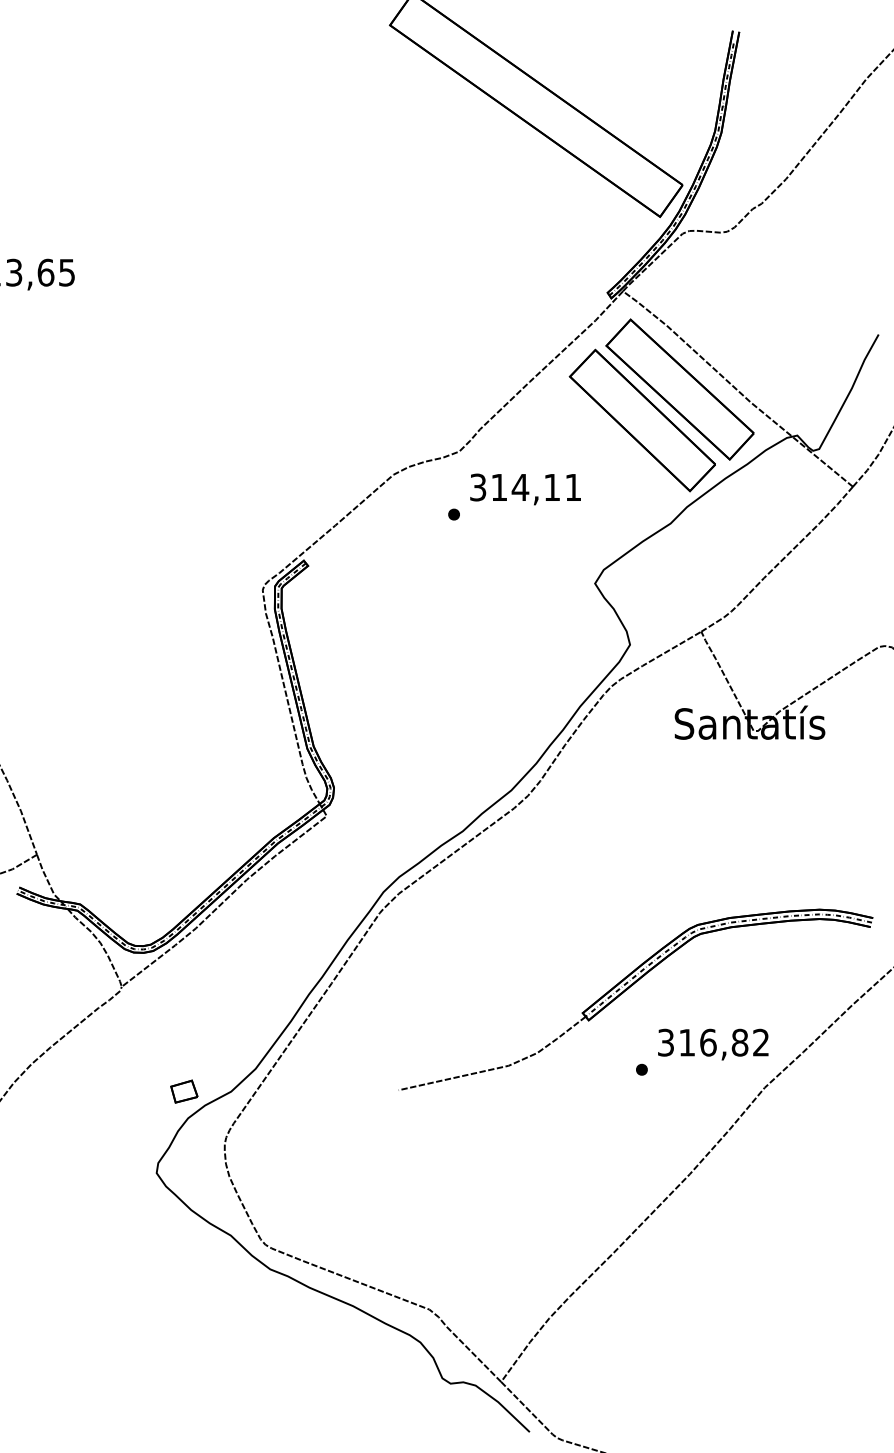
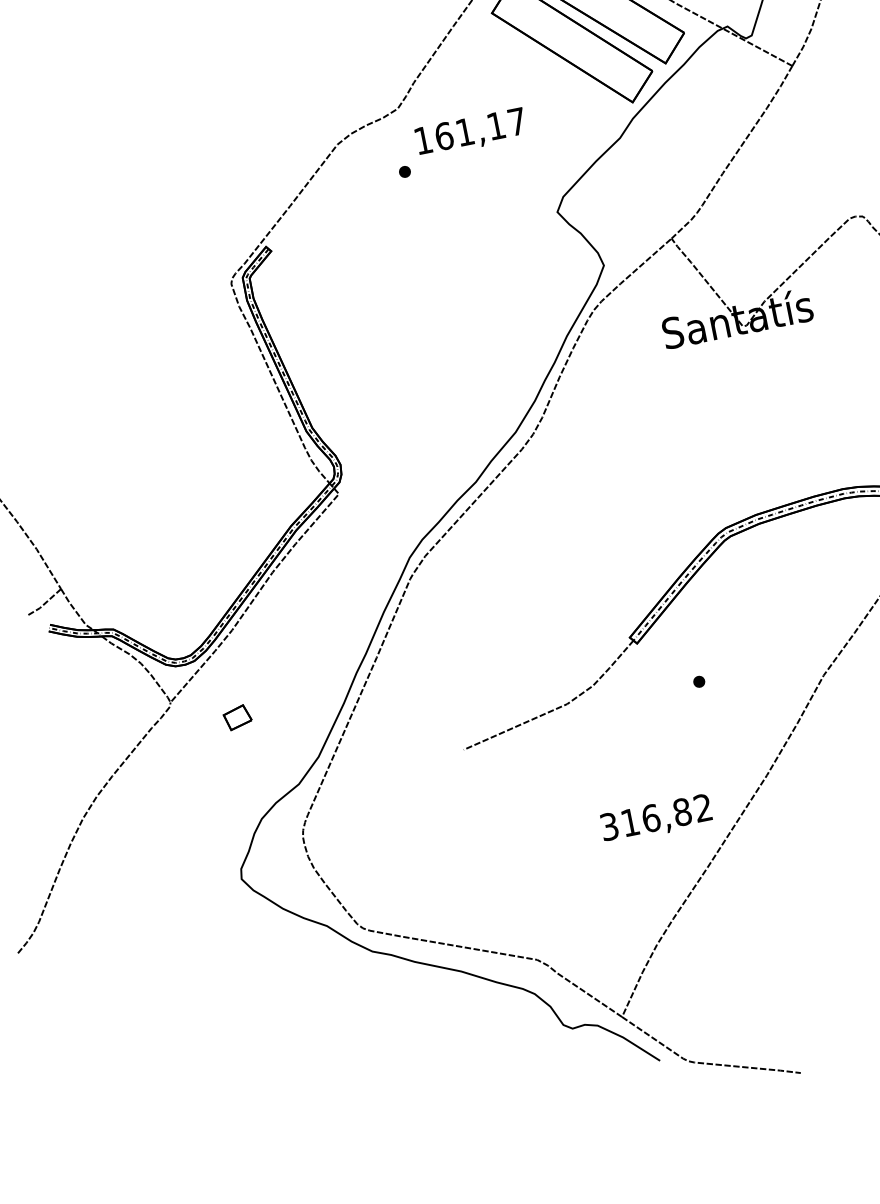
text: (525, 487) -> (469, 131), 314,11 -> 161,17
text: (713, 1044) -> (656, 819), moved
part: (184, 1091) -> (237, 717), moved

